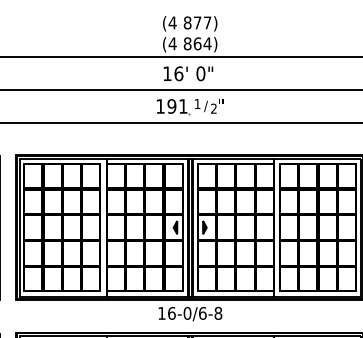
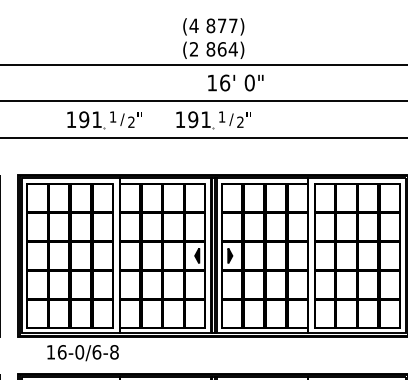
text: (172, 43) -> (193, 49), (4 -> (2
text: (188, 73) -> (235, 82), moved
part: (92, 107) -> (104, 120), added
text: (189, 314) -> (82, 353), moved

